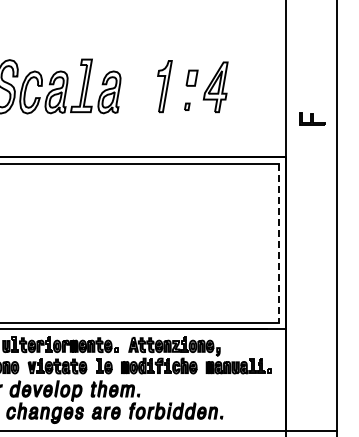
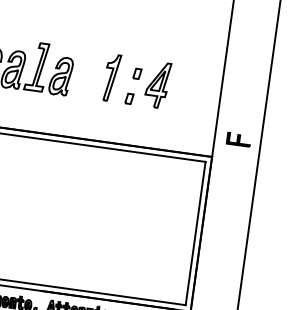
part: (191, 78) -> (136, 74), size x0.71
part: (187, 106) -> (129, 98), size x1.67
part: (312, 118) -> (239, 139), moved
line: (279, 243) -> (195, 233), dashed -> solid

